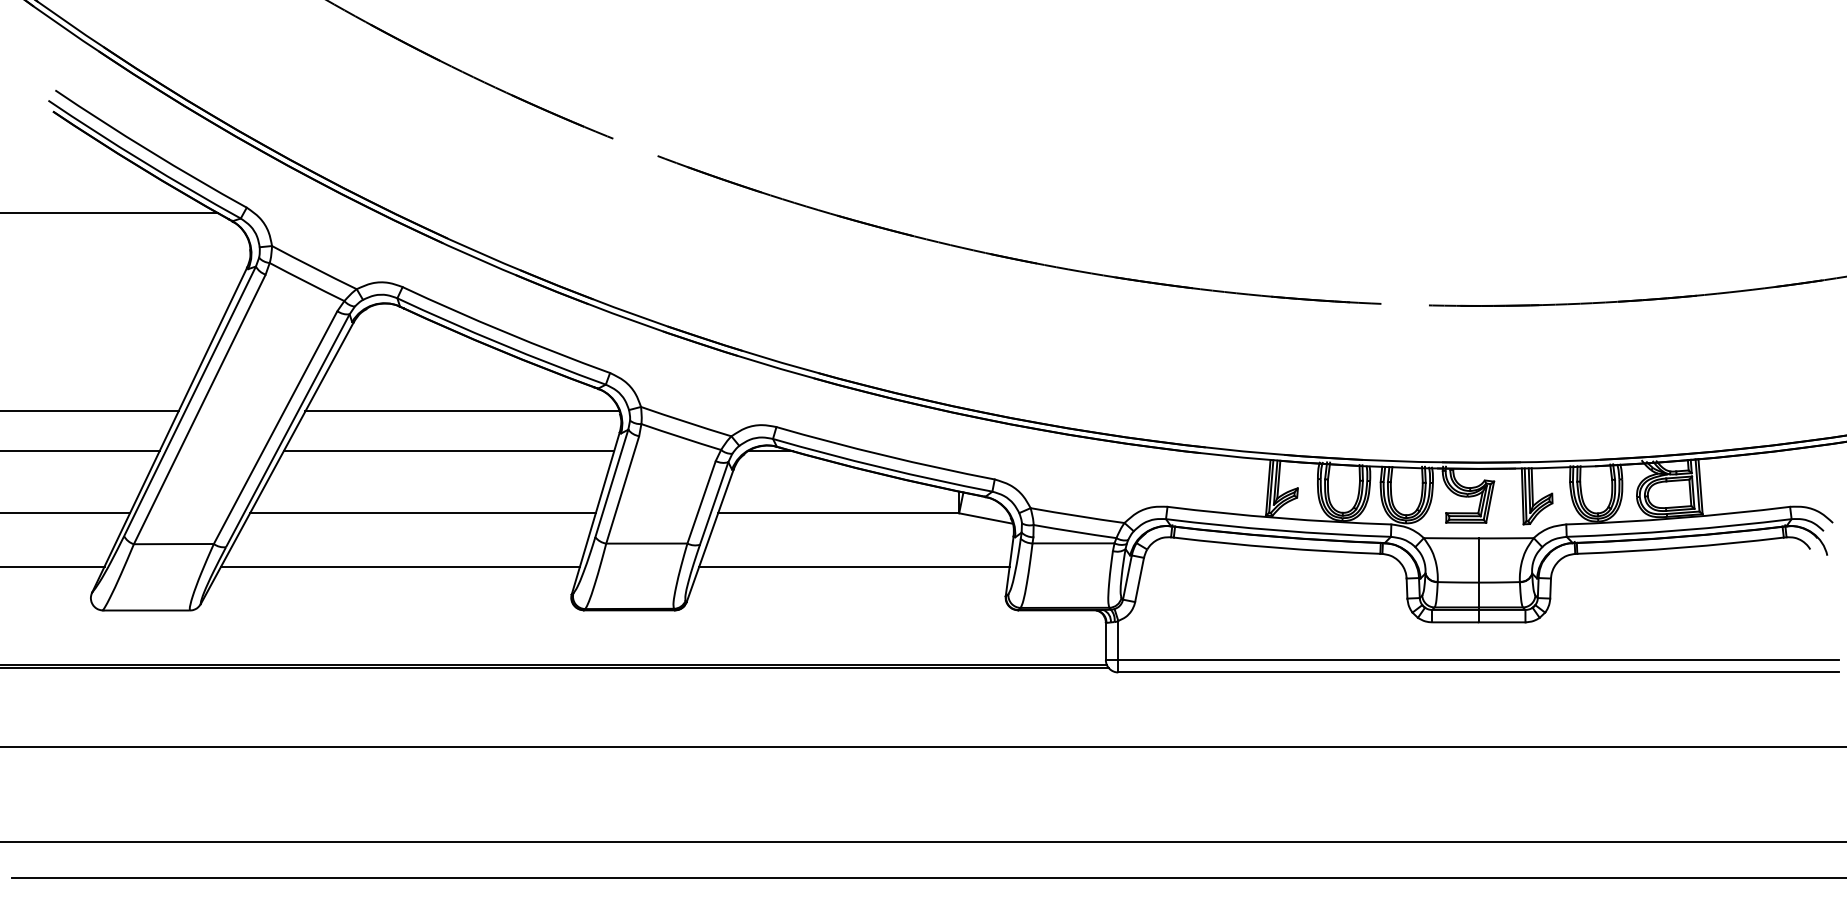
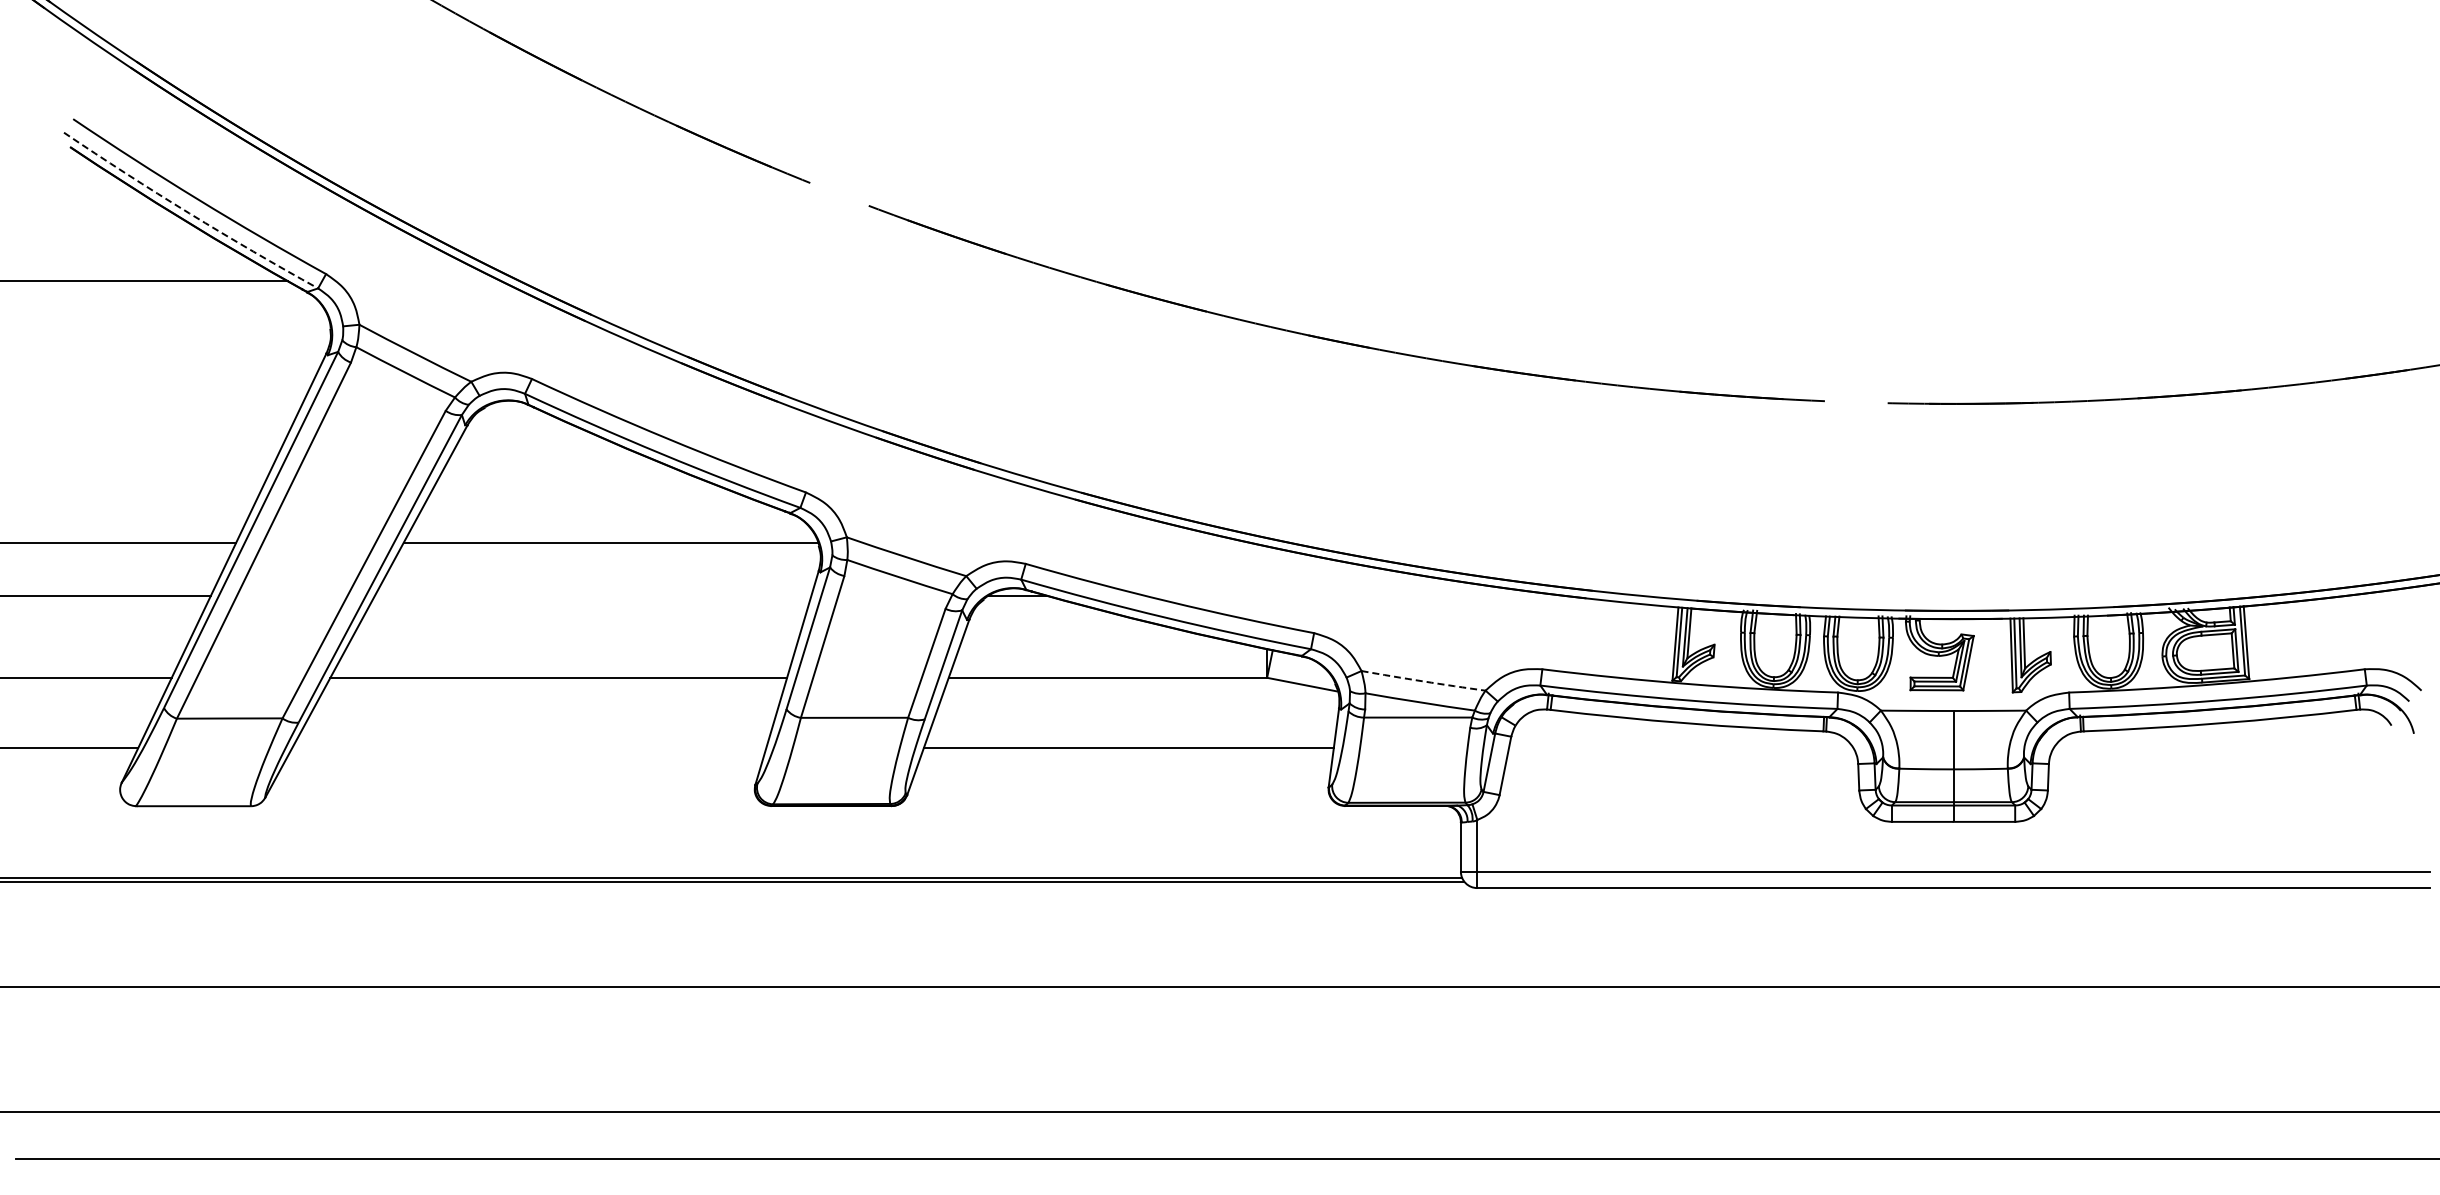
arc: (143, 161) -> (189, 213), solid -> dashed
line: (448, 451) -> (592, 596), removed
arc: (1077, 516) -> (1423, 681), solid -> dashed
line: (400, 566) -> (529, 748), removed

